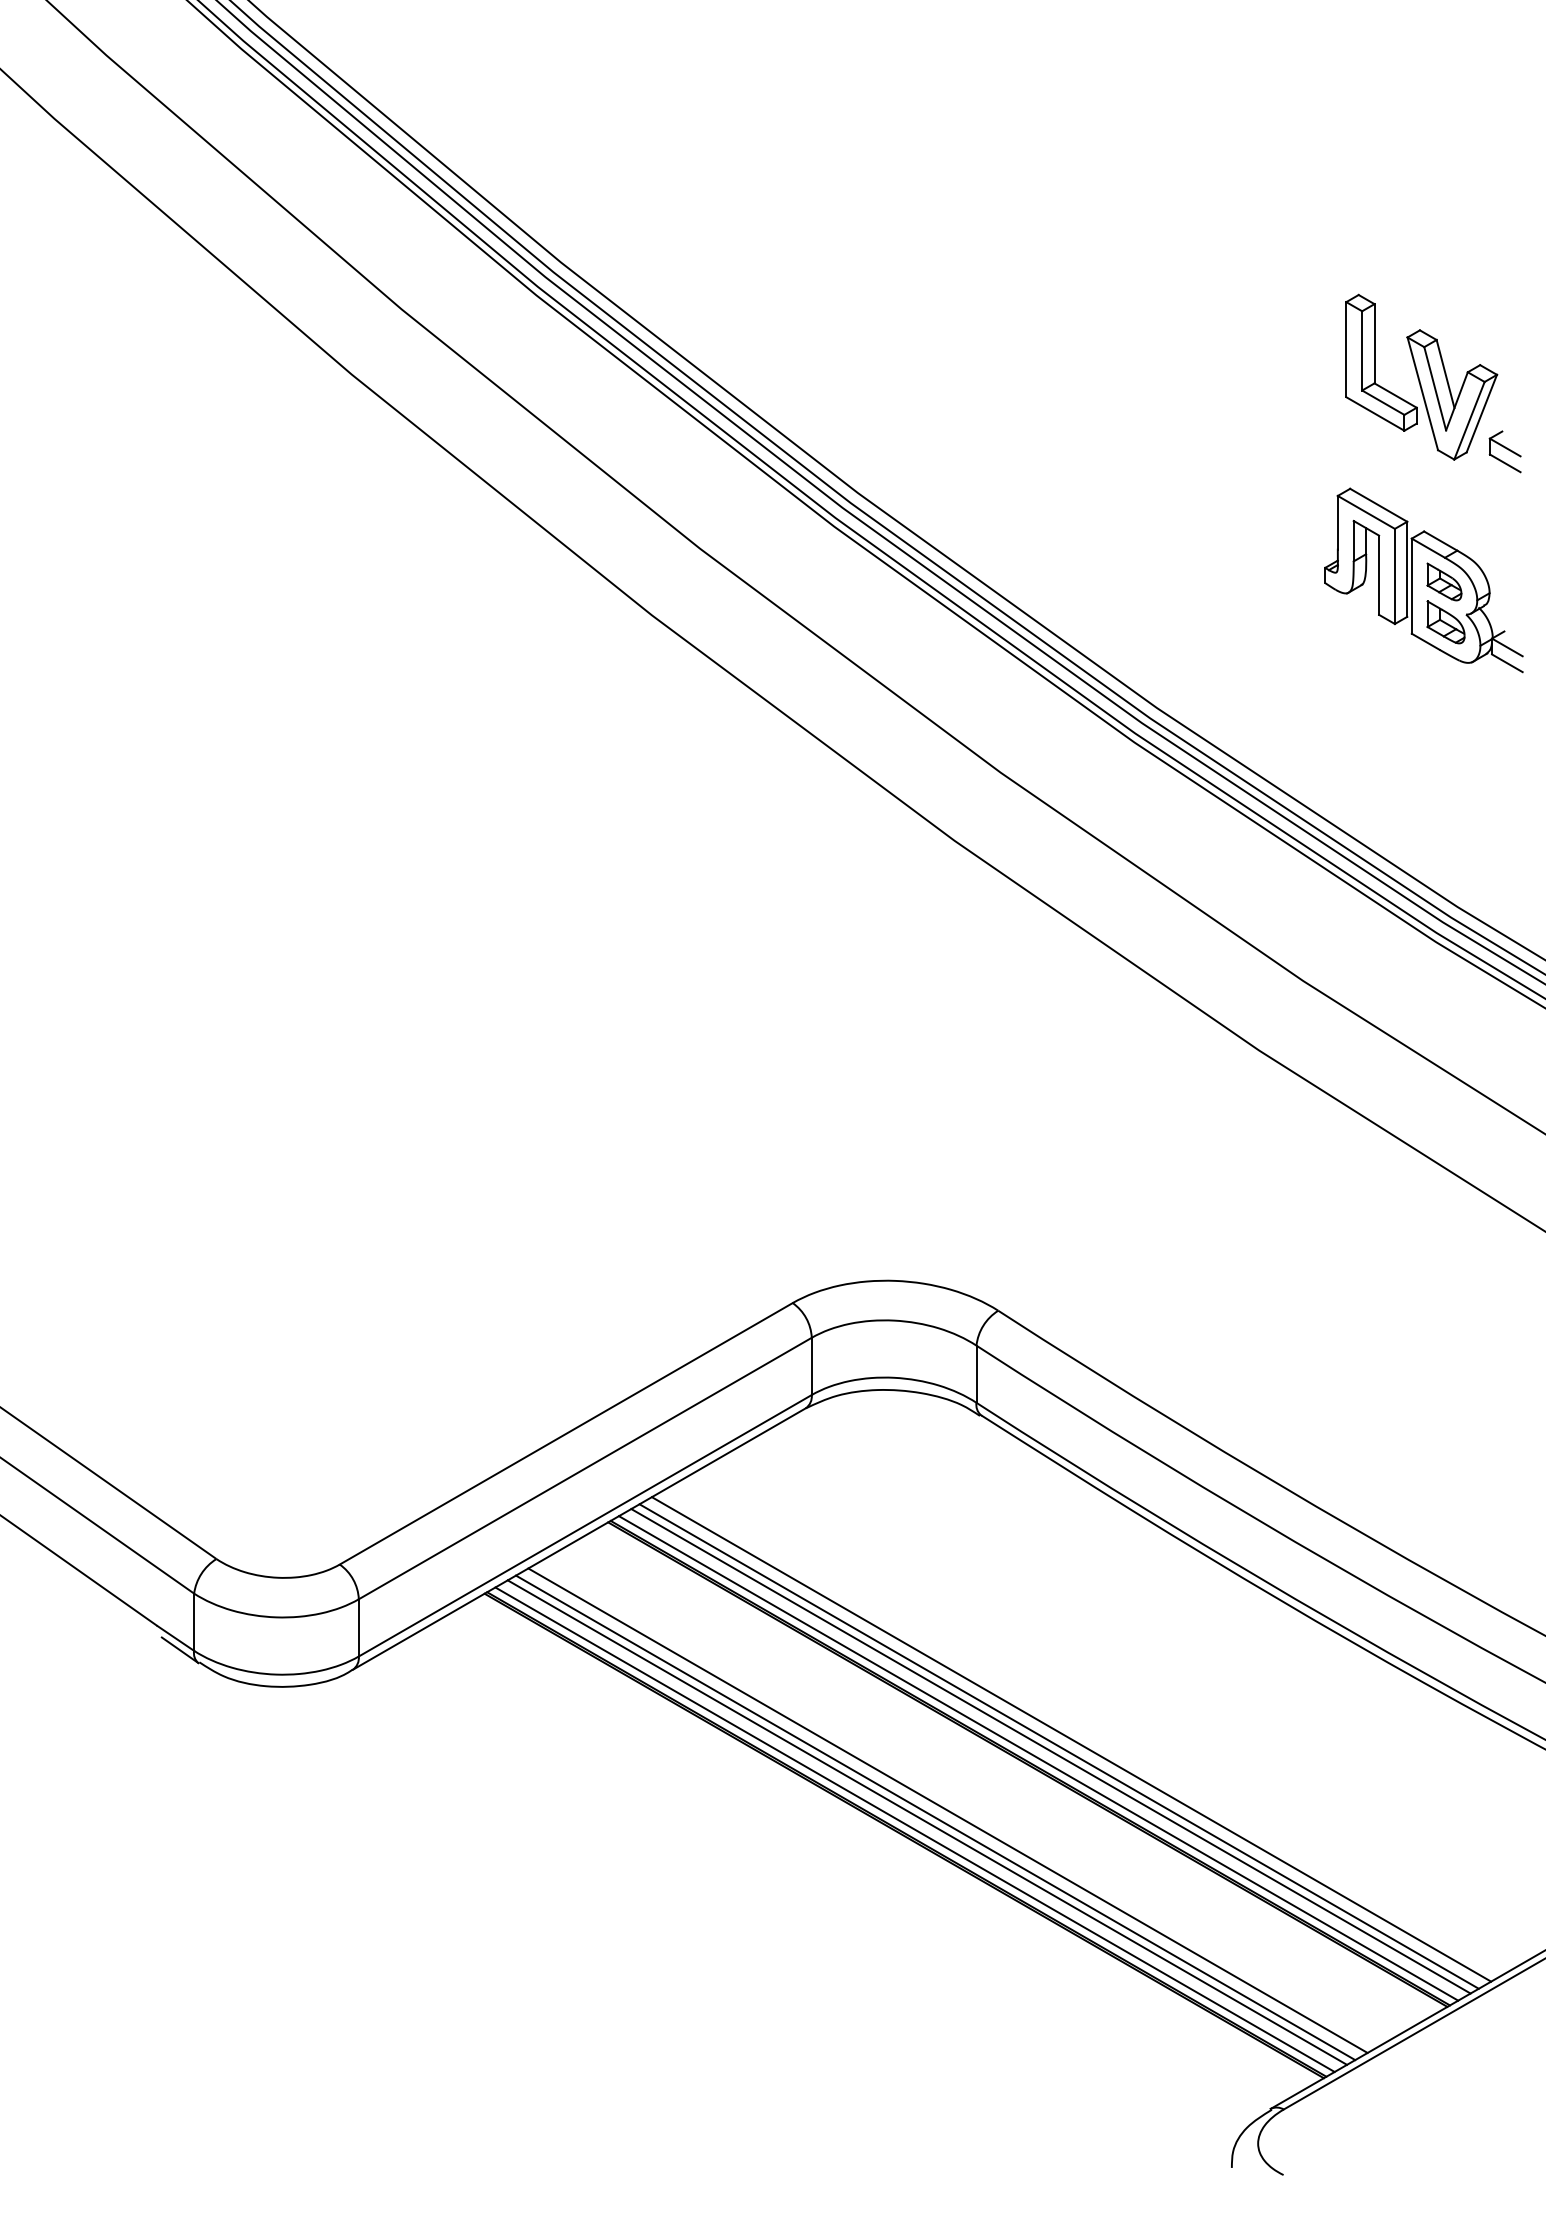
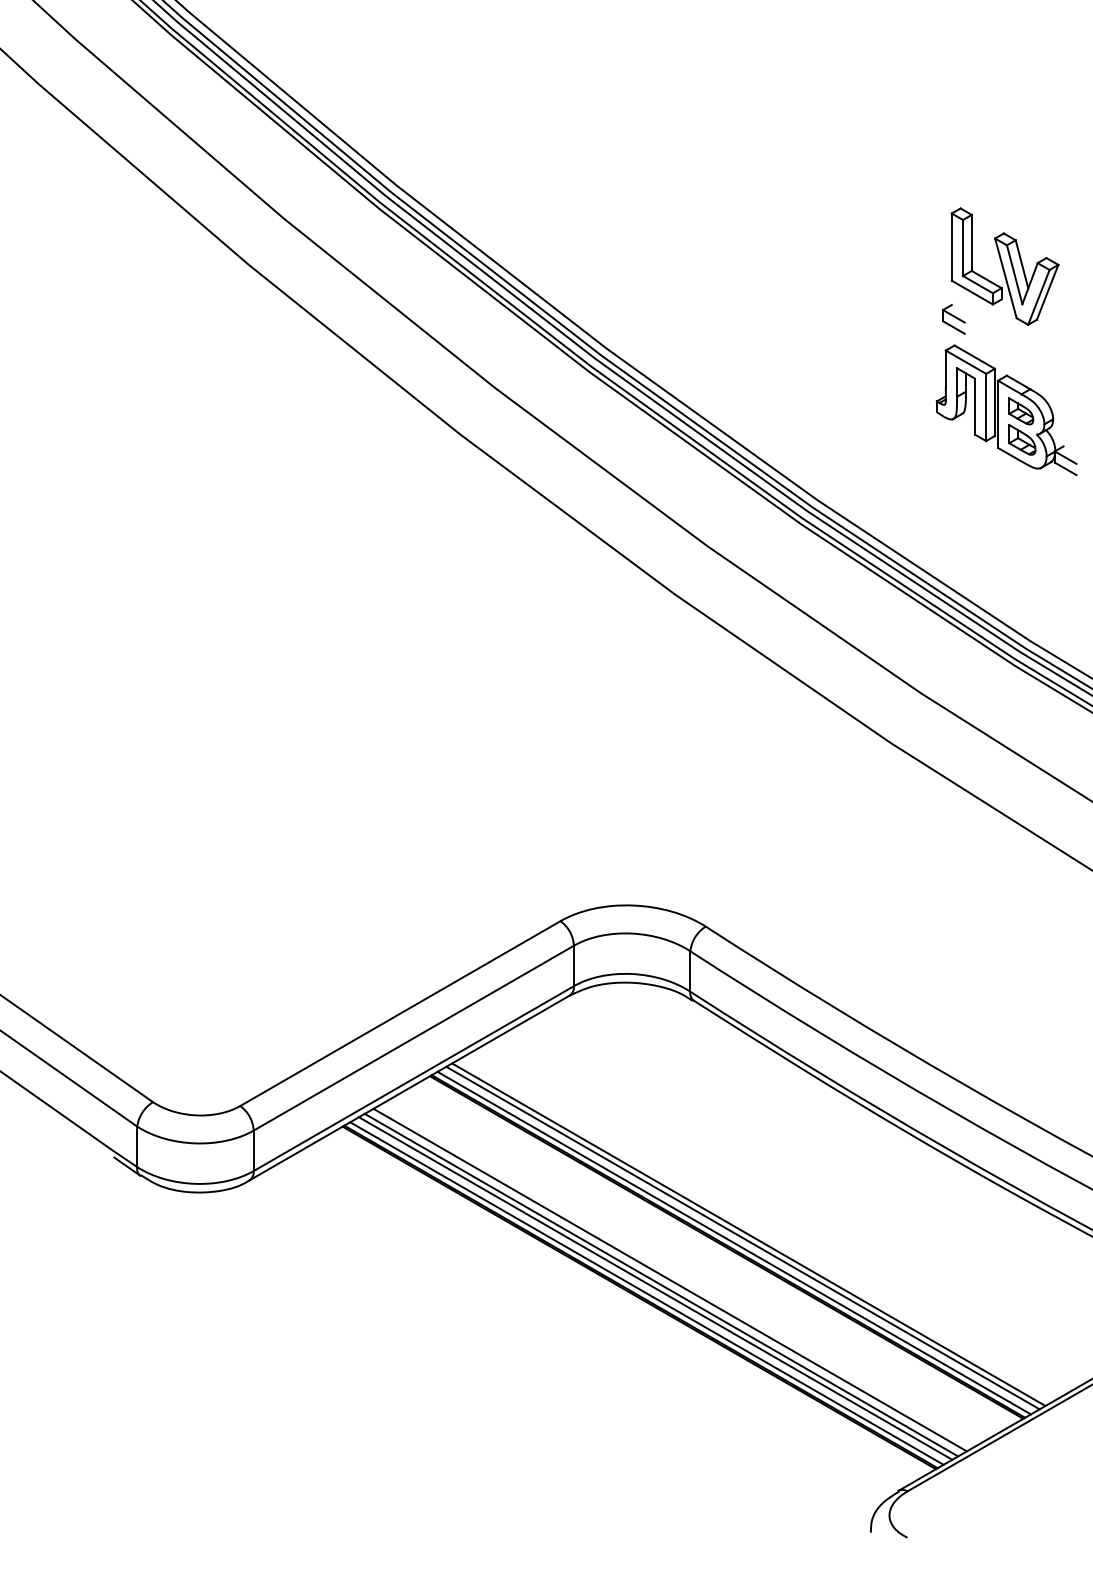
part: (1504, 451) -> (953, 319), moved
line: (1071, 1739) -> (757, 1229), removed

